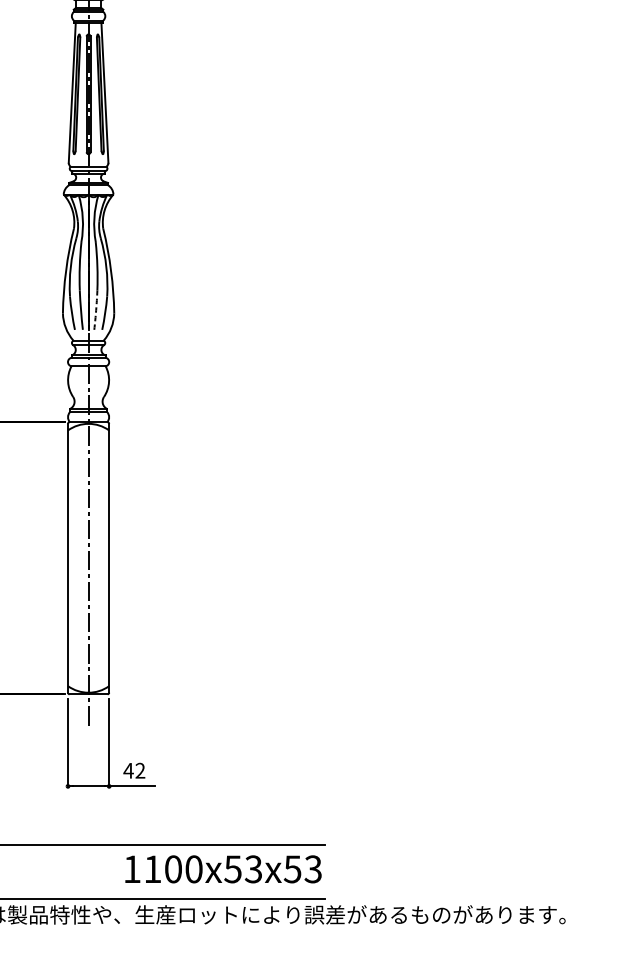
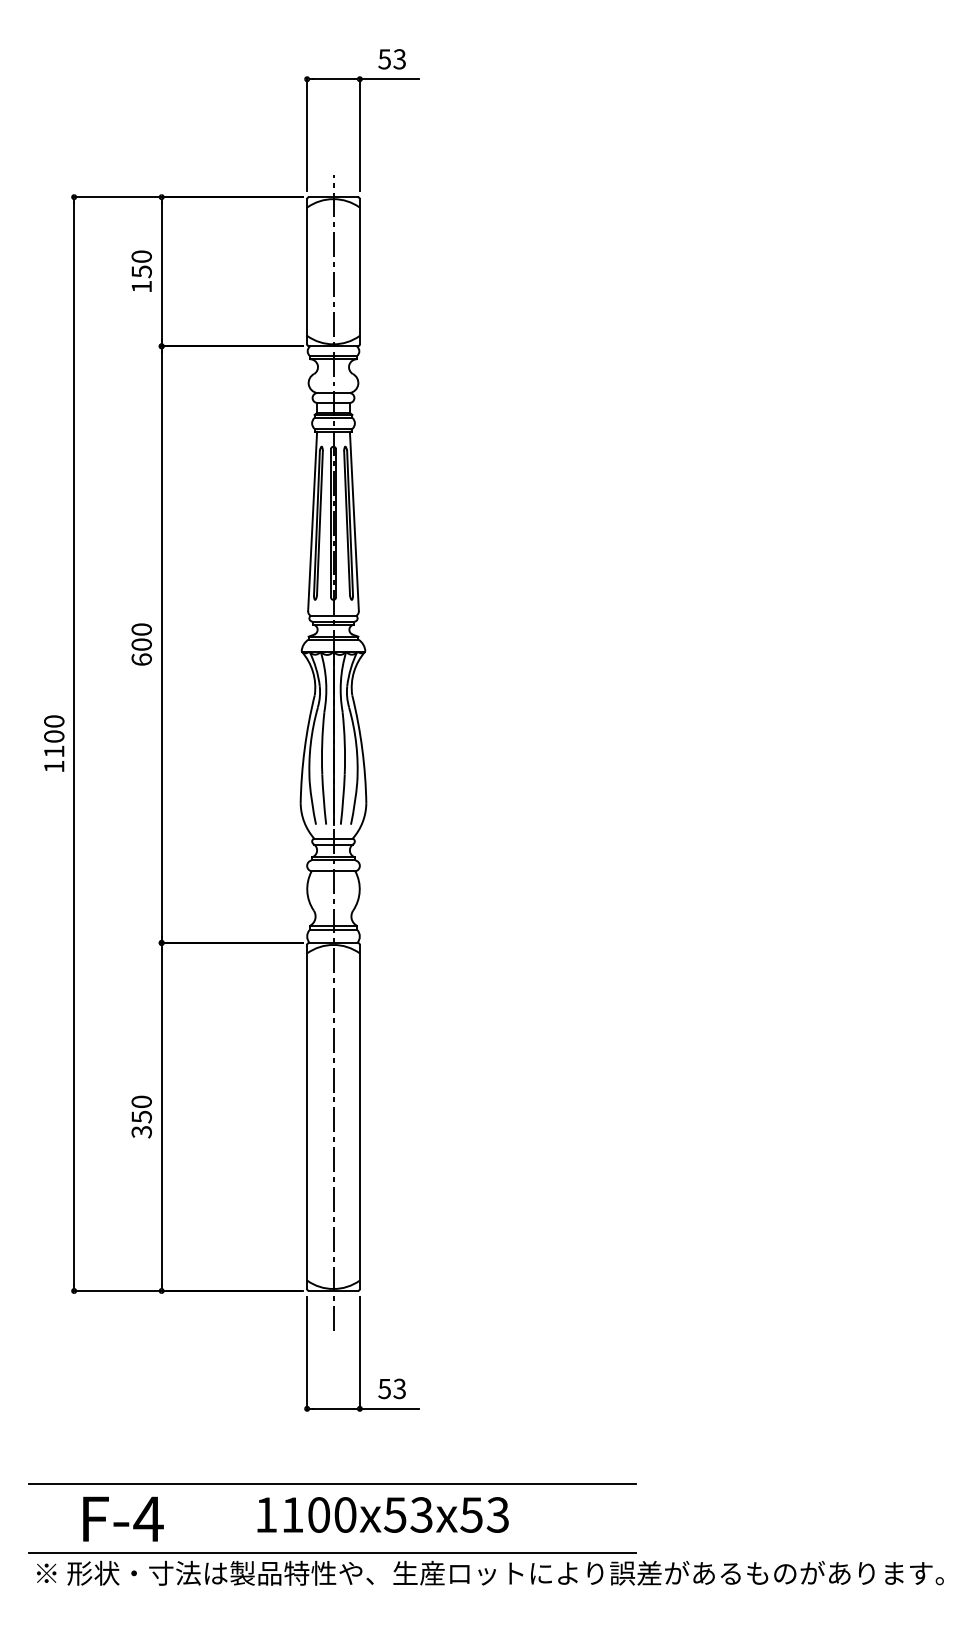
arc: (96, 310) -> (343, 799), dashed -> solid
text: (133, 771) -> (391, 1389), 42 -> 53
text: (223, 868) -> (382, 1514), moved

